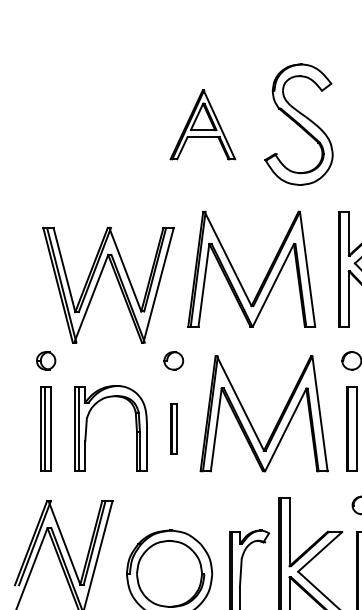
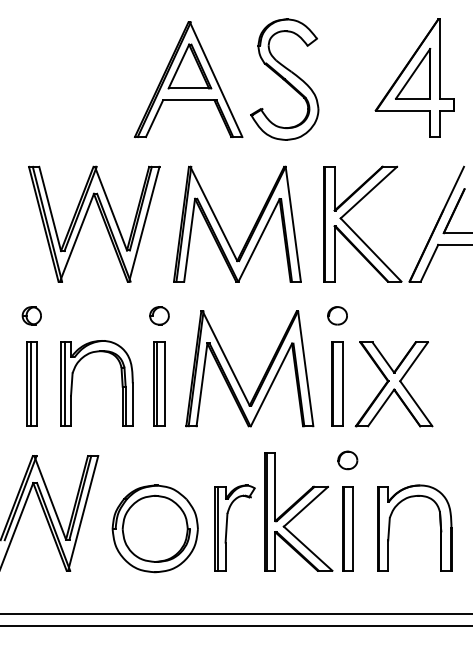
part: (202, 124) -> (188, 79), size x1.67
part: (116, 280) -> (102, 219), moved
part: (173, 428) -> (159, 383), size x1.67

